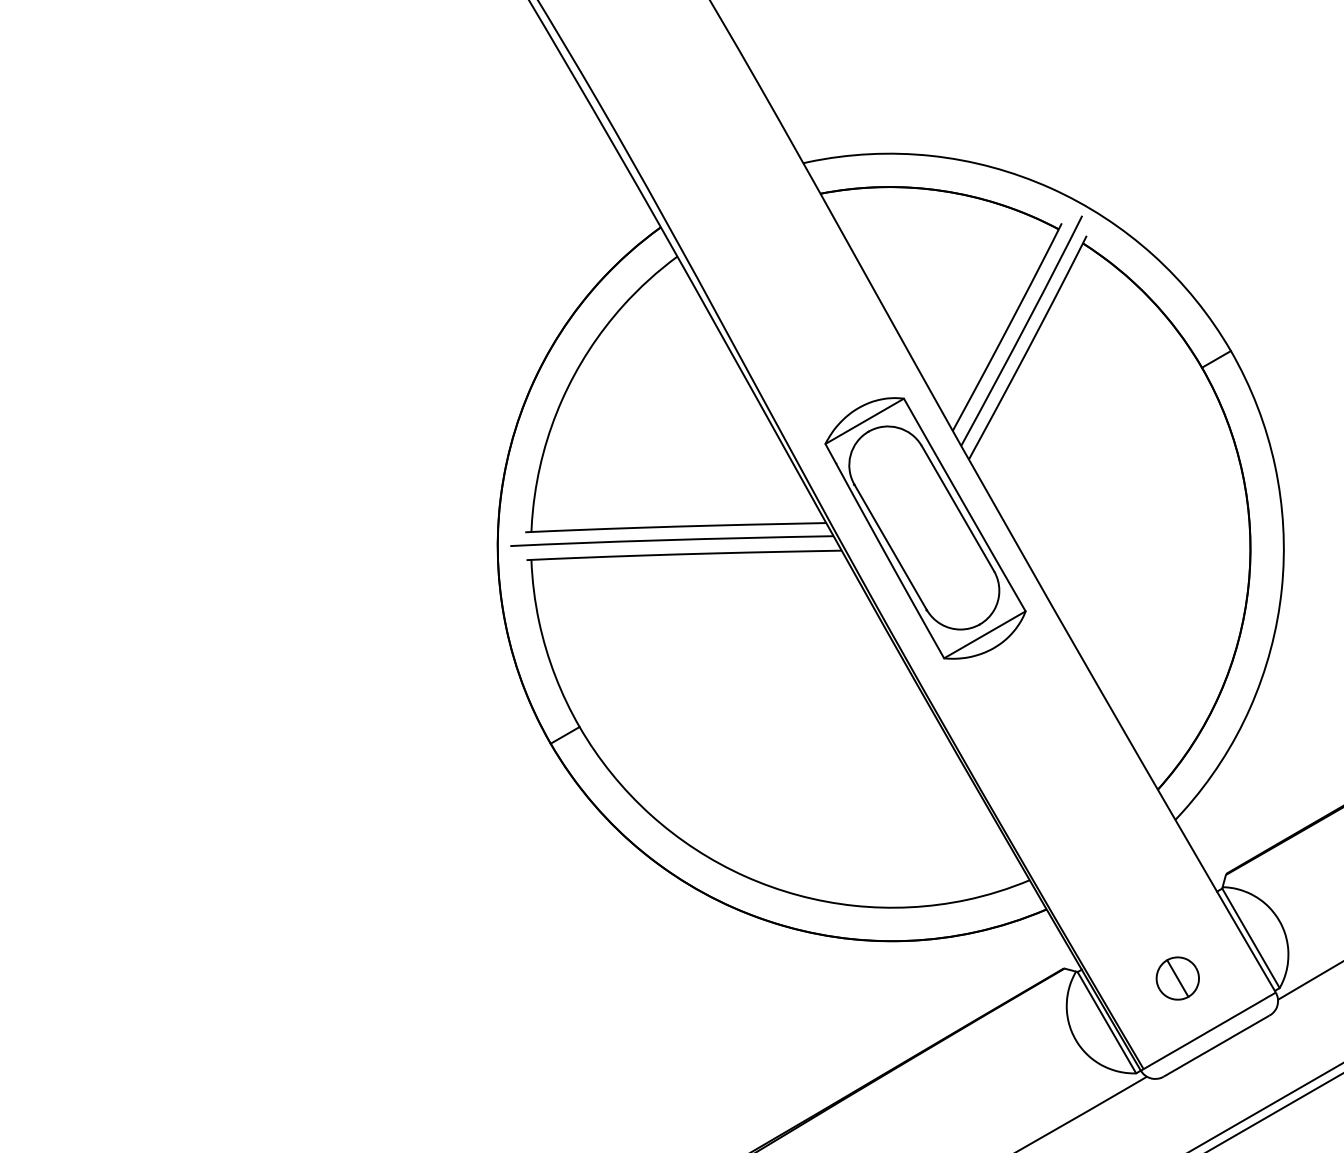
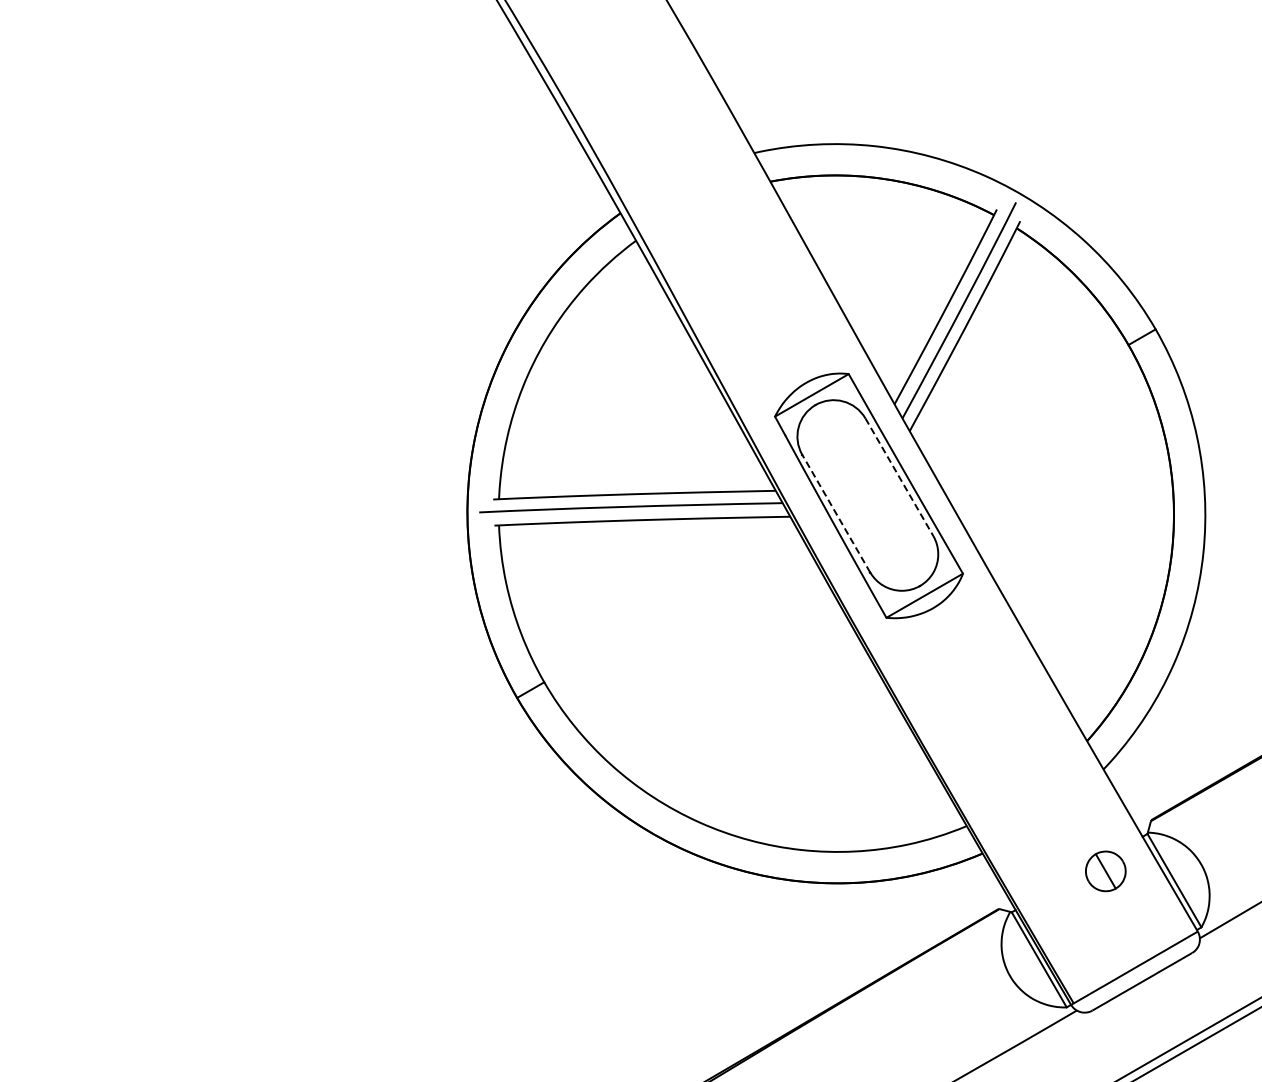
line: (958, 508) -> (899, 477), solid -> dashed
line: (890, 547) -> (836, 513), solid -> dashed
part: (1177, 978) -> (1105, 871), moved

